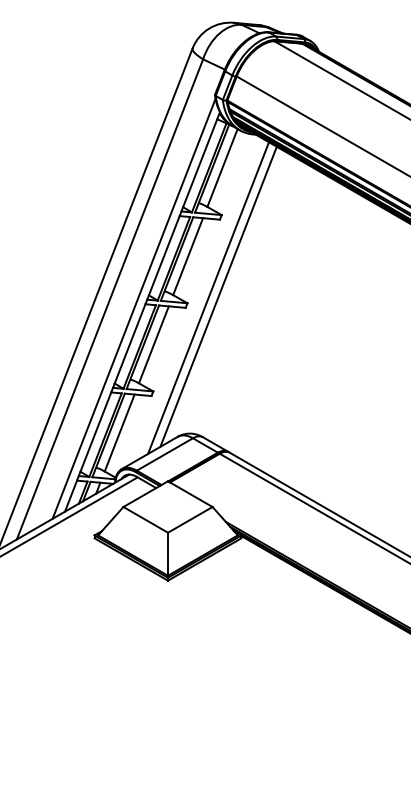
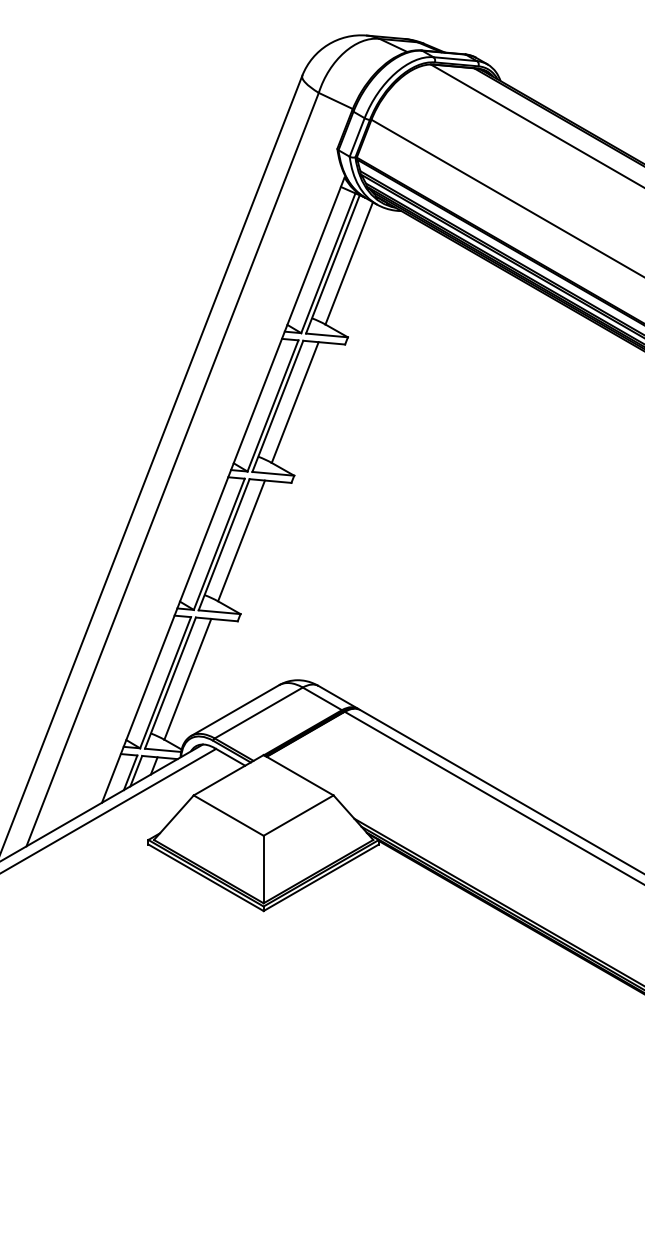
line: (218, 296) -> (342, 465), removed
line: (208, 297) -> (327, 466), removed
line: (133, 308) -> (209, 483), removed

